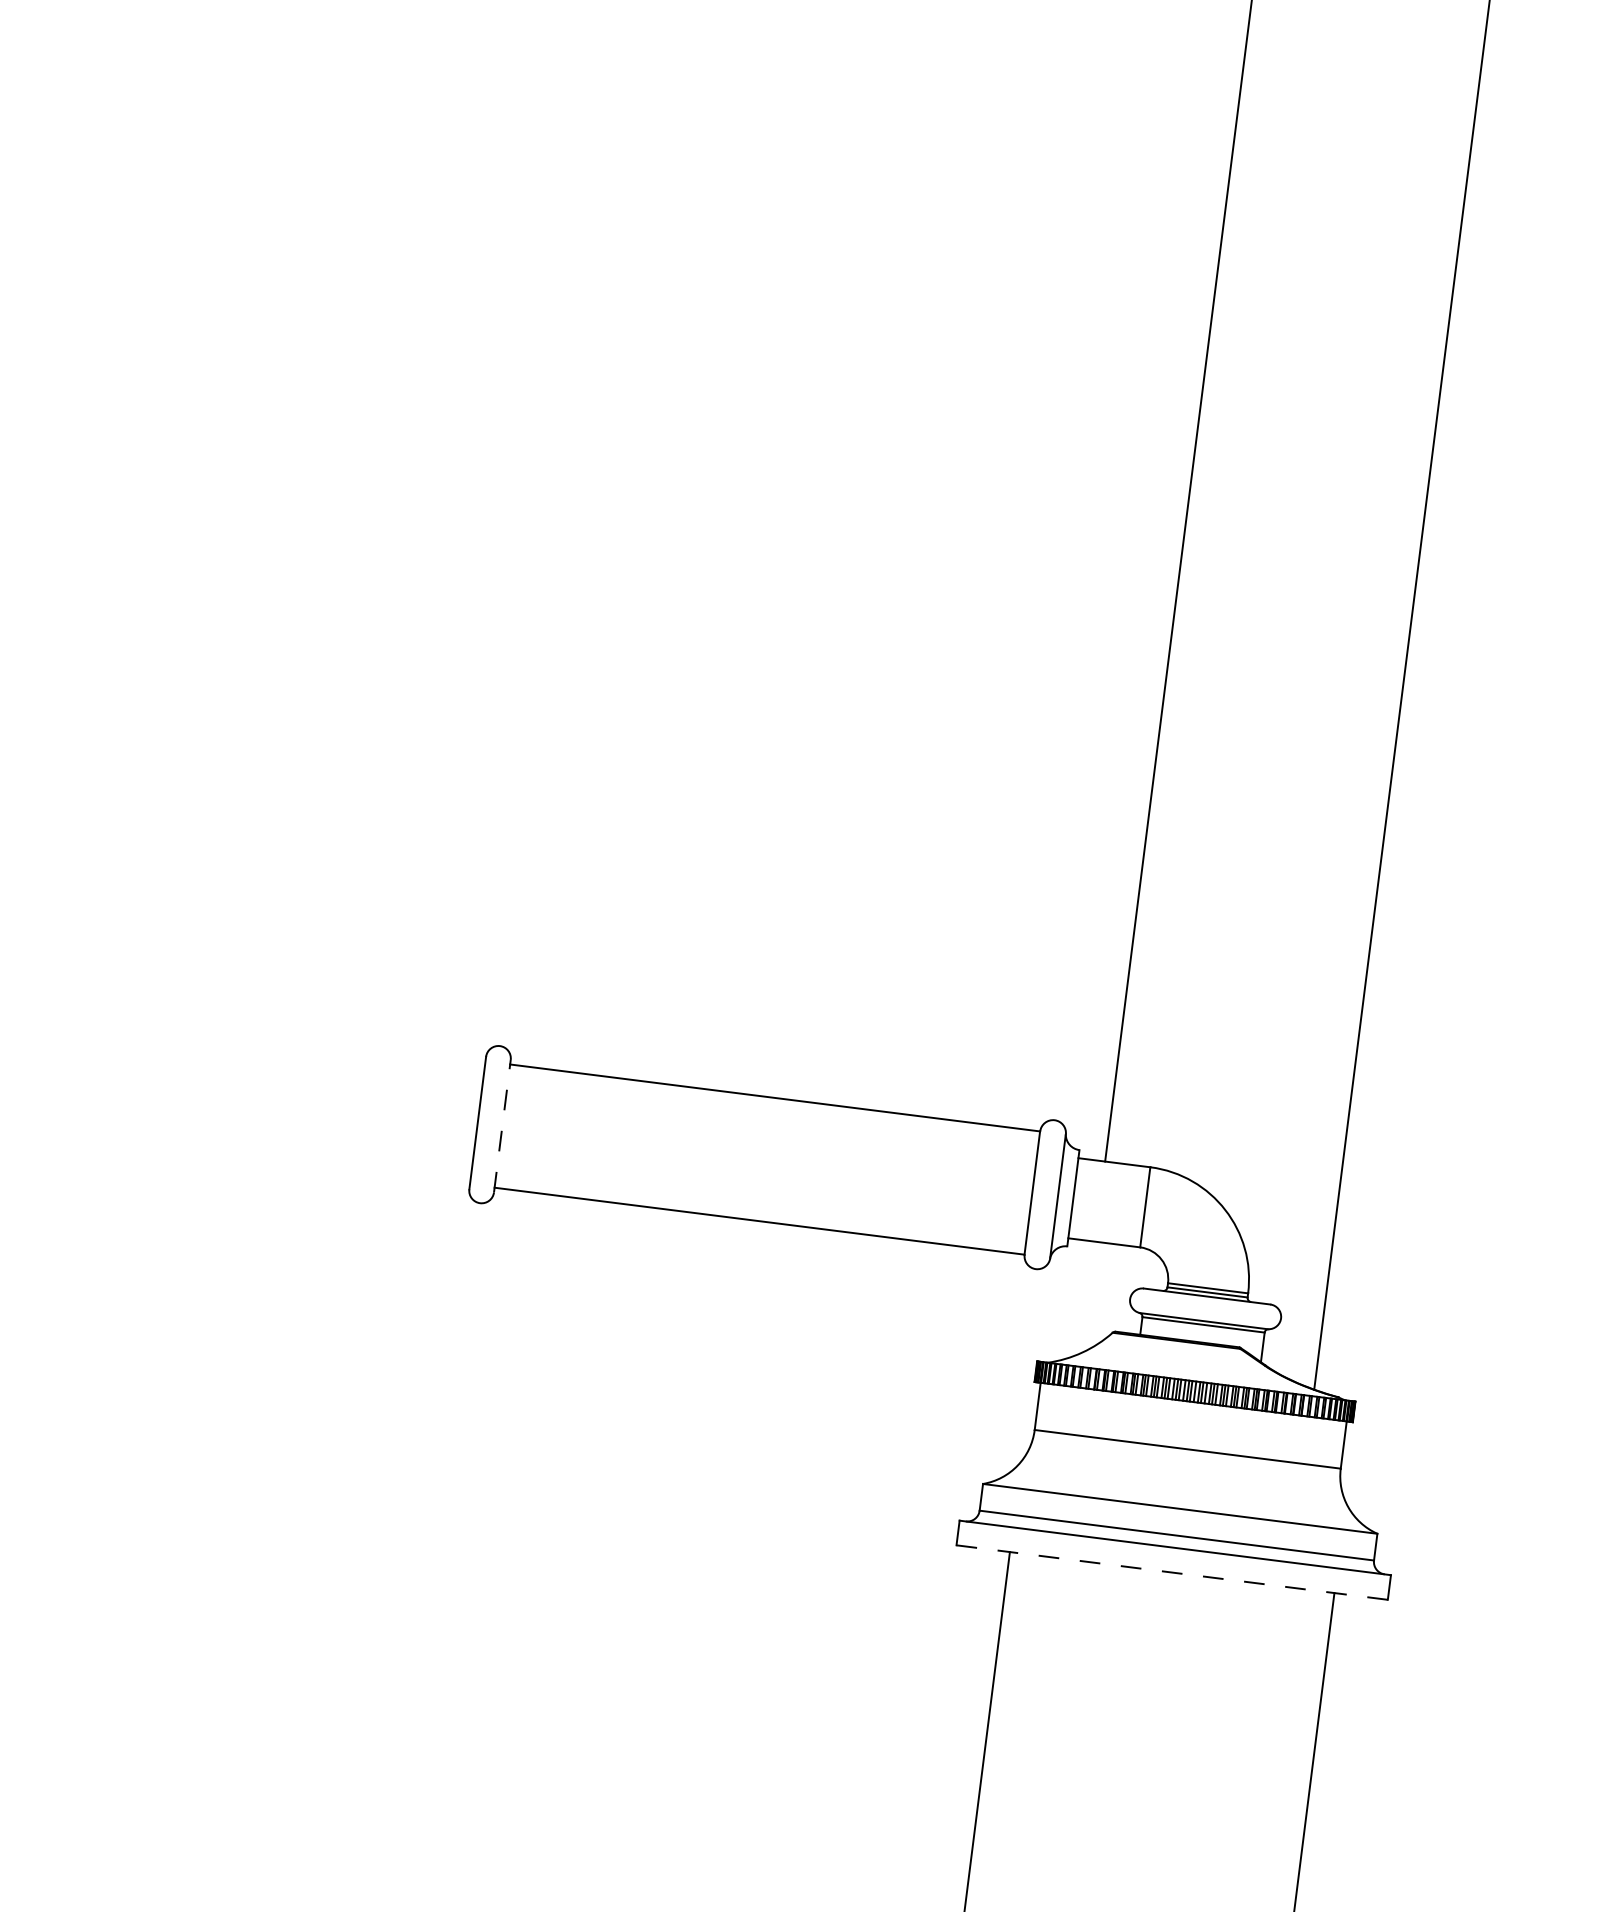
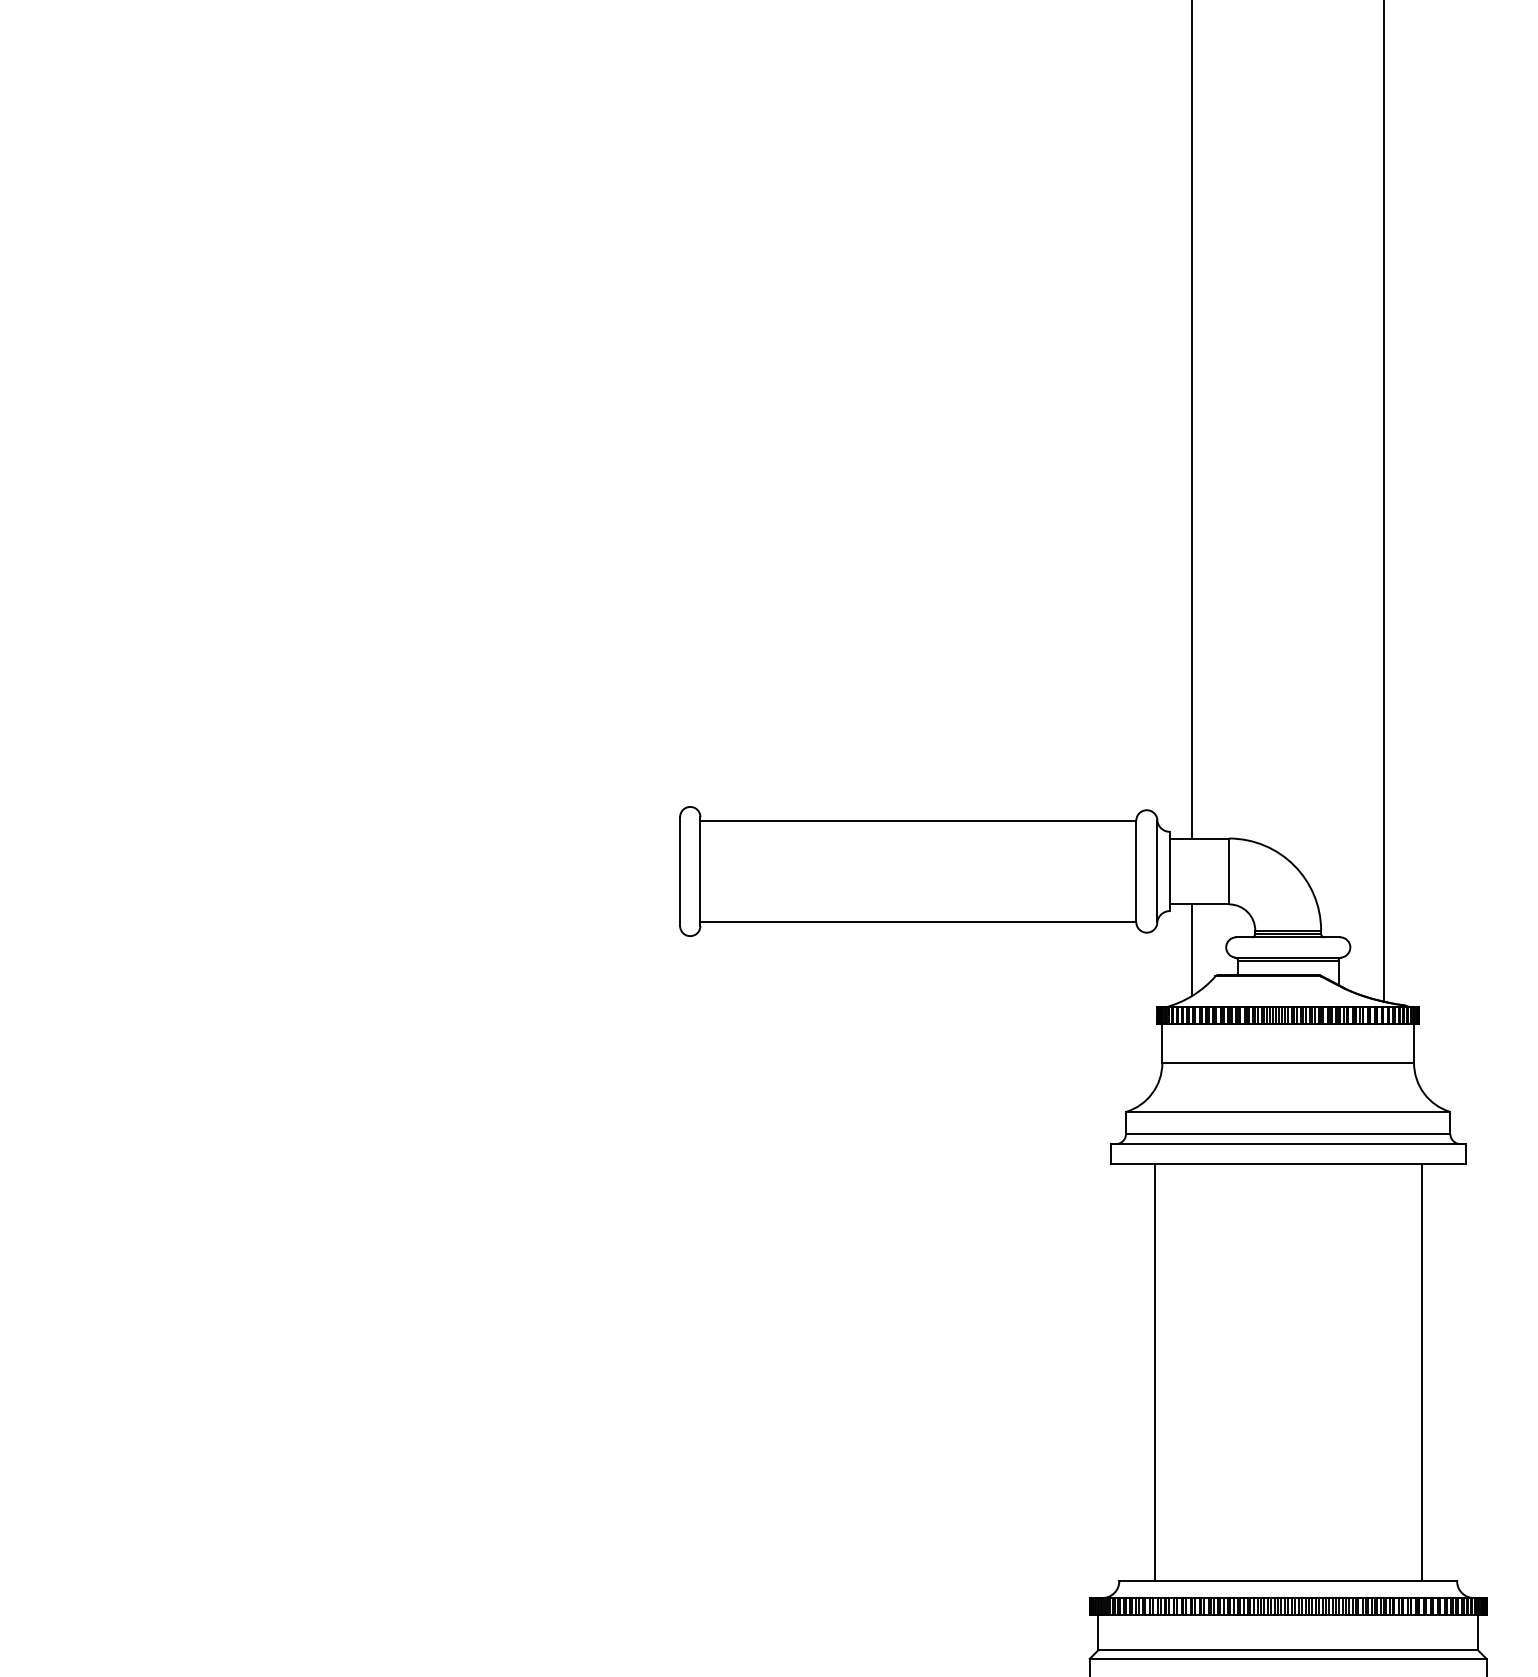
line: (502, 1126) -> (700, 871), dashed -> solid
line: (1087, 1297) -> (1191, 950), added
line: (1171, 1572) -> (1287, 1164), dashed -> solid

